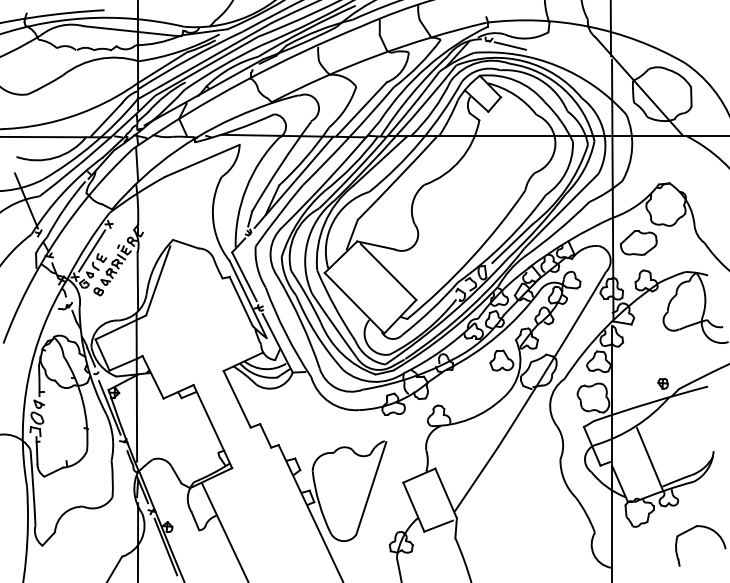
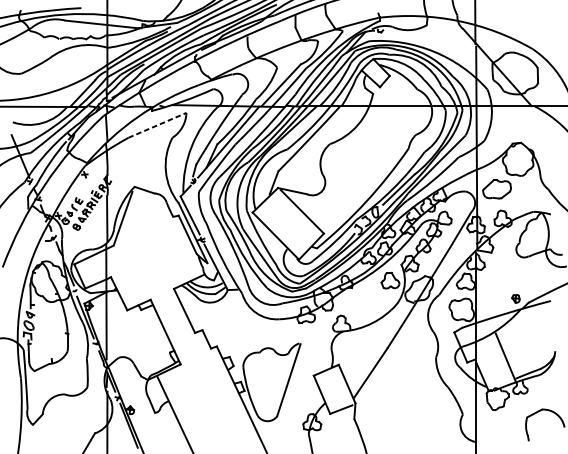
line: (509, 45) -> (396, 35), removed
line: (202, 160) -> (157, 125), solid -> dashed
line: (92, 250) -> (71, 195), removed

